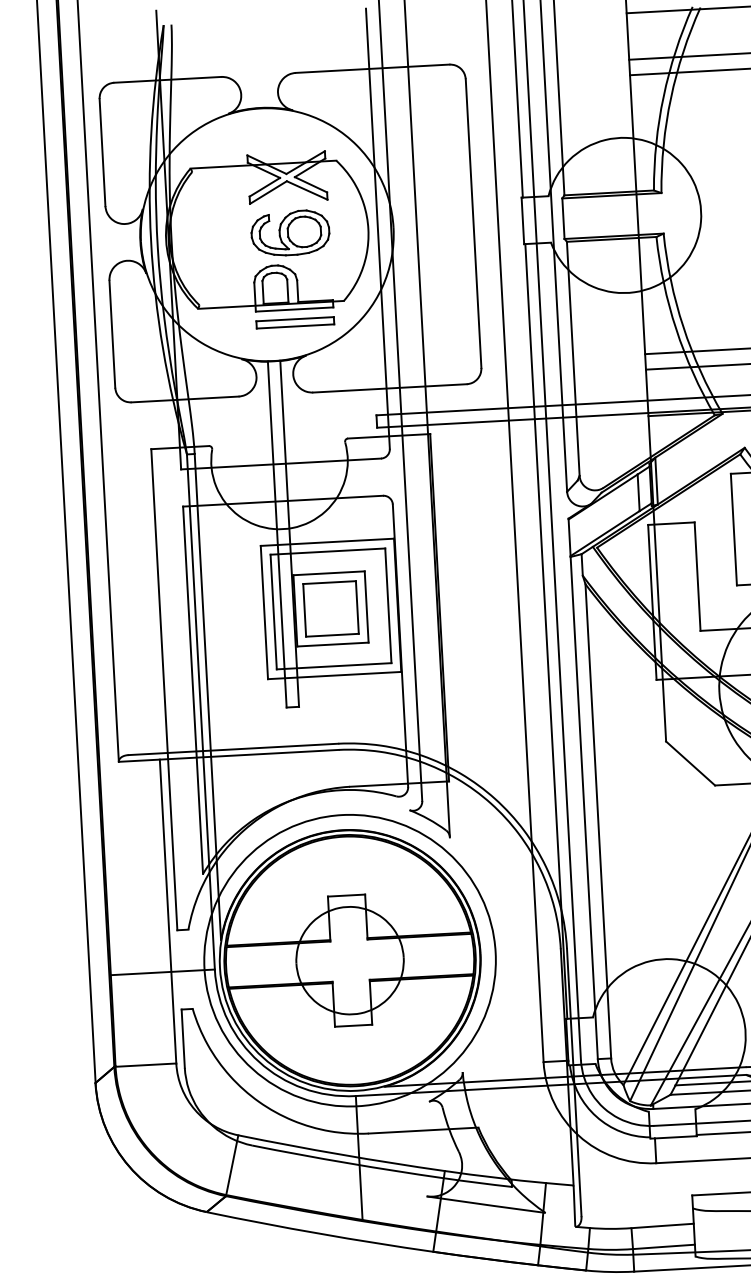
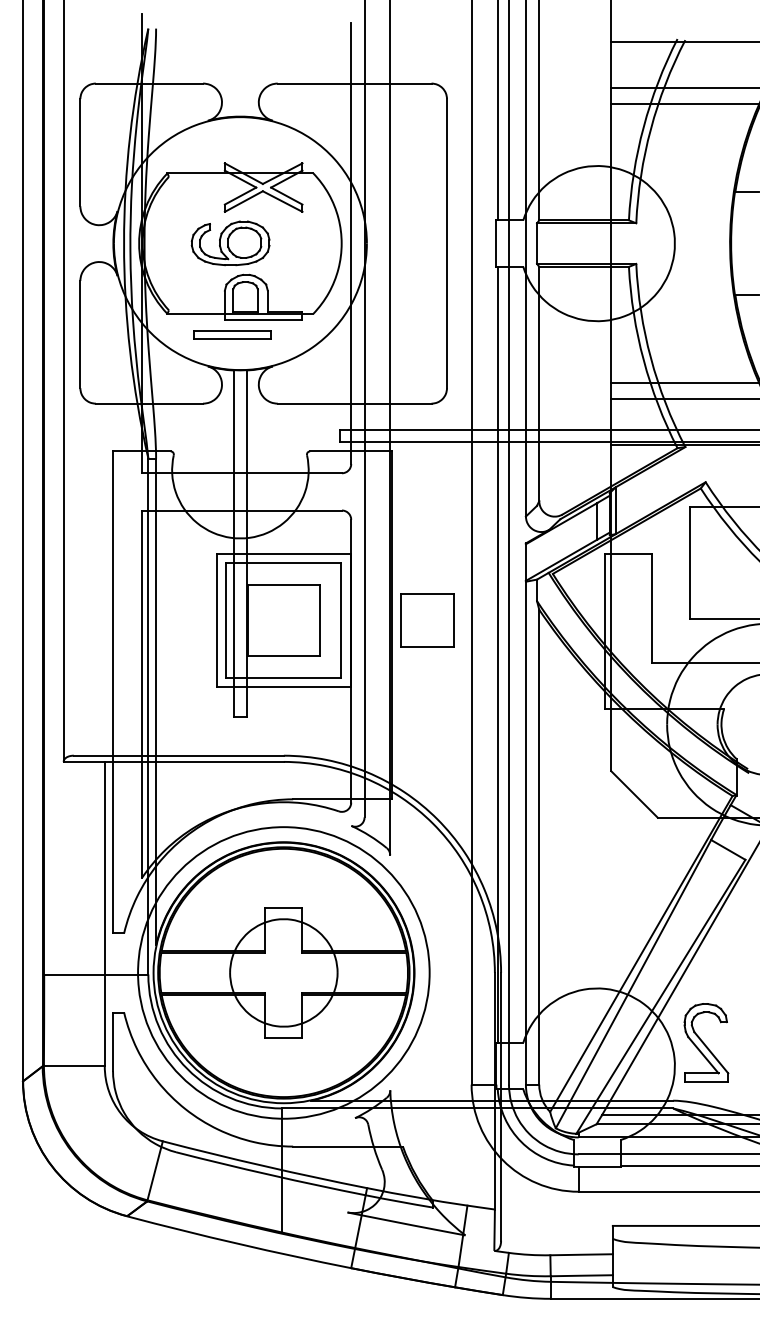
part: (290, 233) -> (230, 243), moved
part: (295, 322) -> (232, 334), moved
part: (330, 608) -> (427, 620), moved

